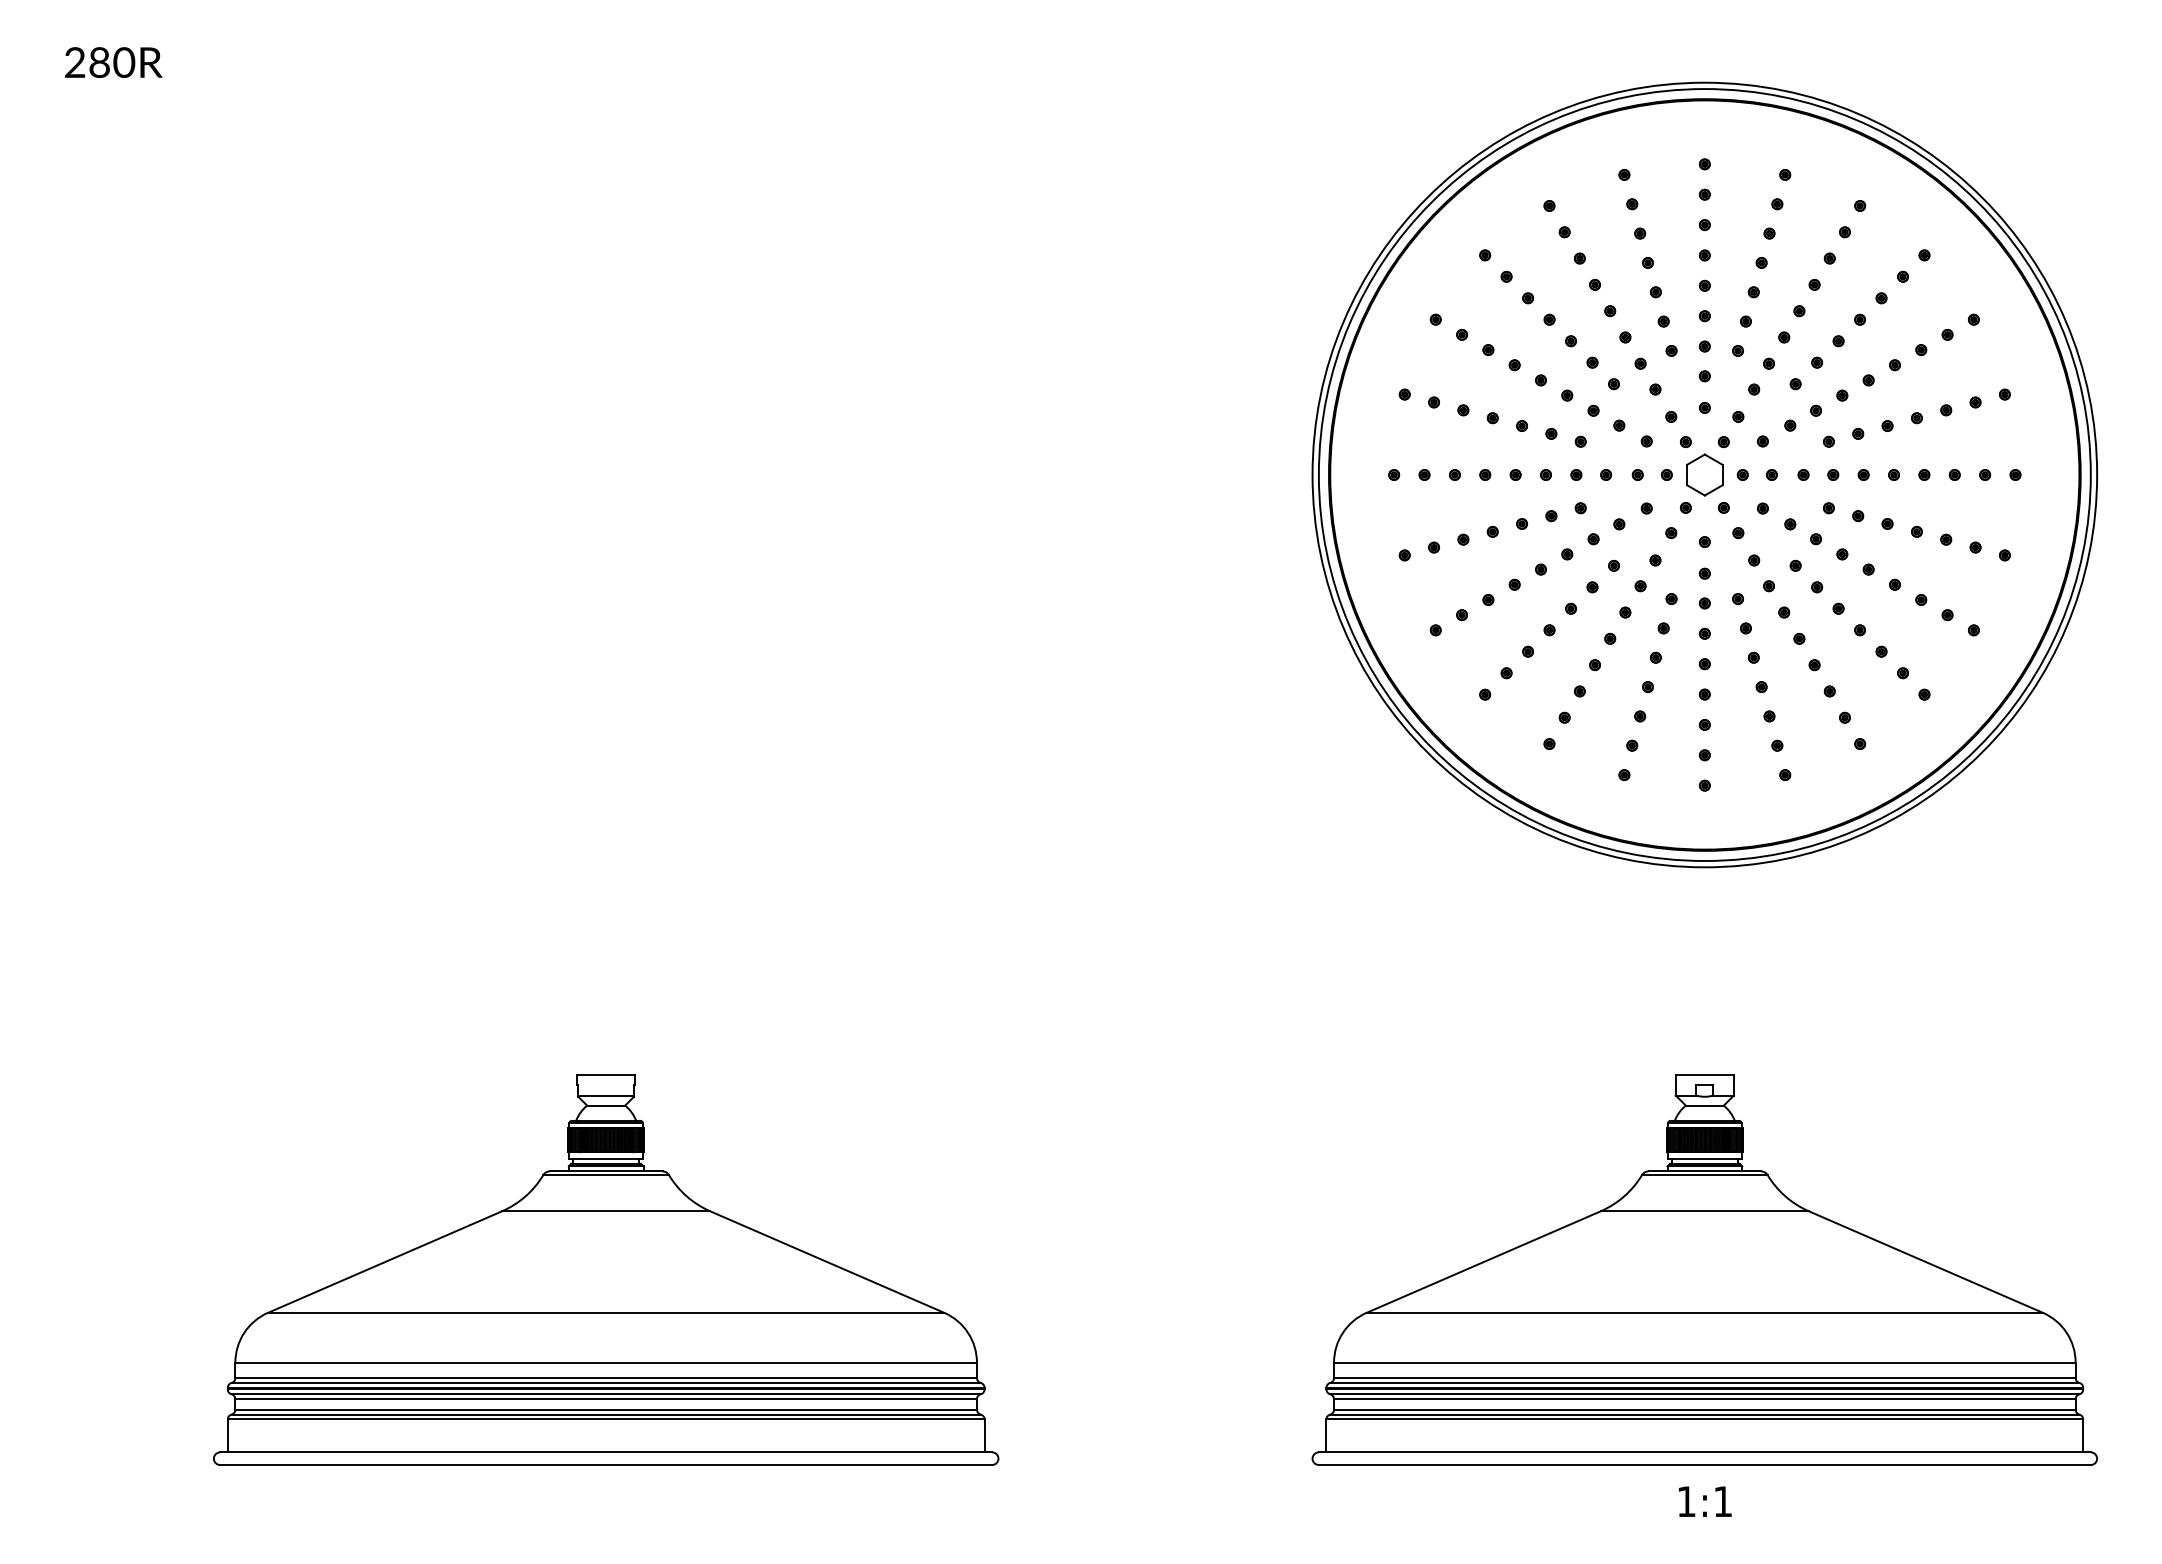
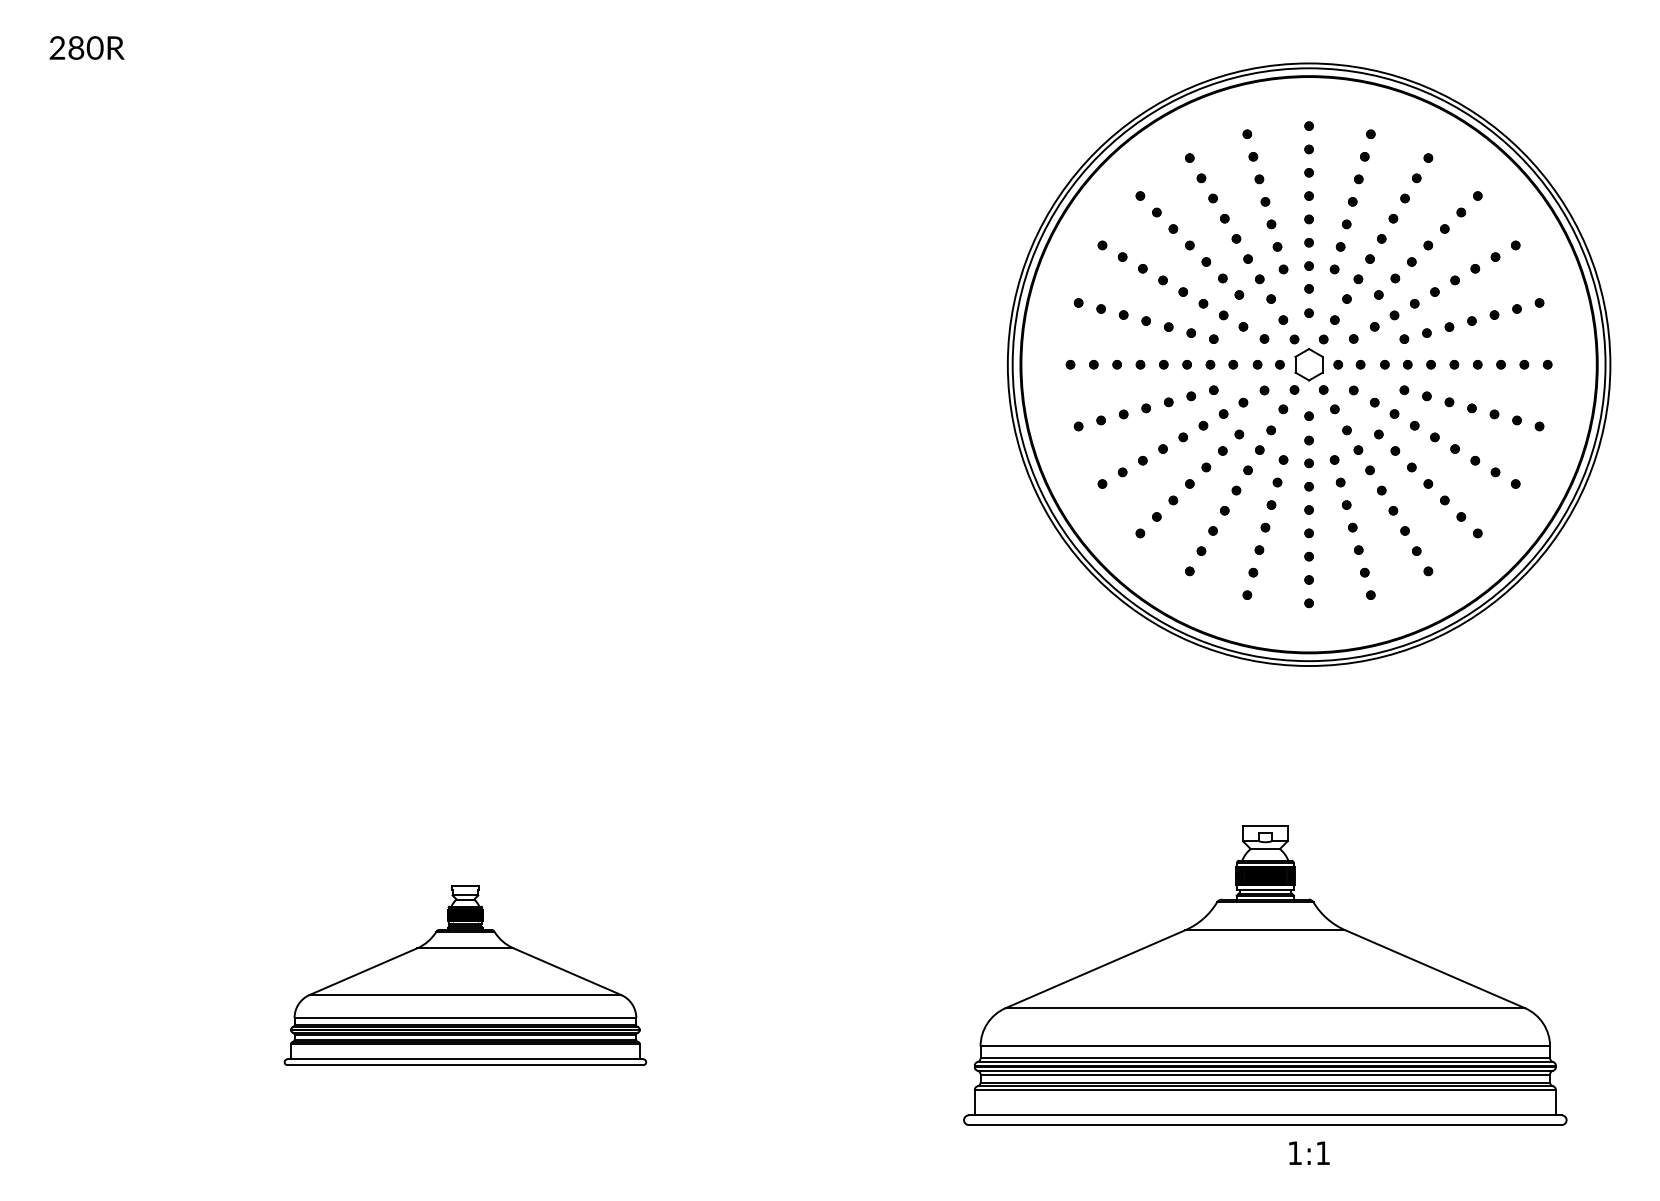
part: (606, 1269) -> (465, 974), size x0.6
part: (1704, 1269) -> (1265, 974), moved

